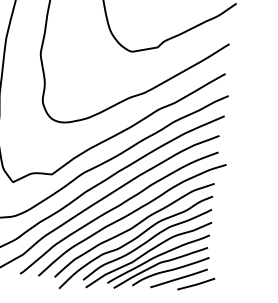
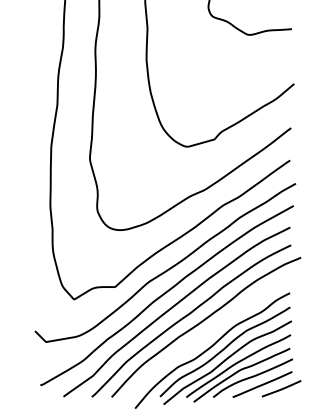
curve: (133, 228) -> (208, 335), removed

